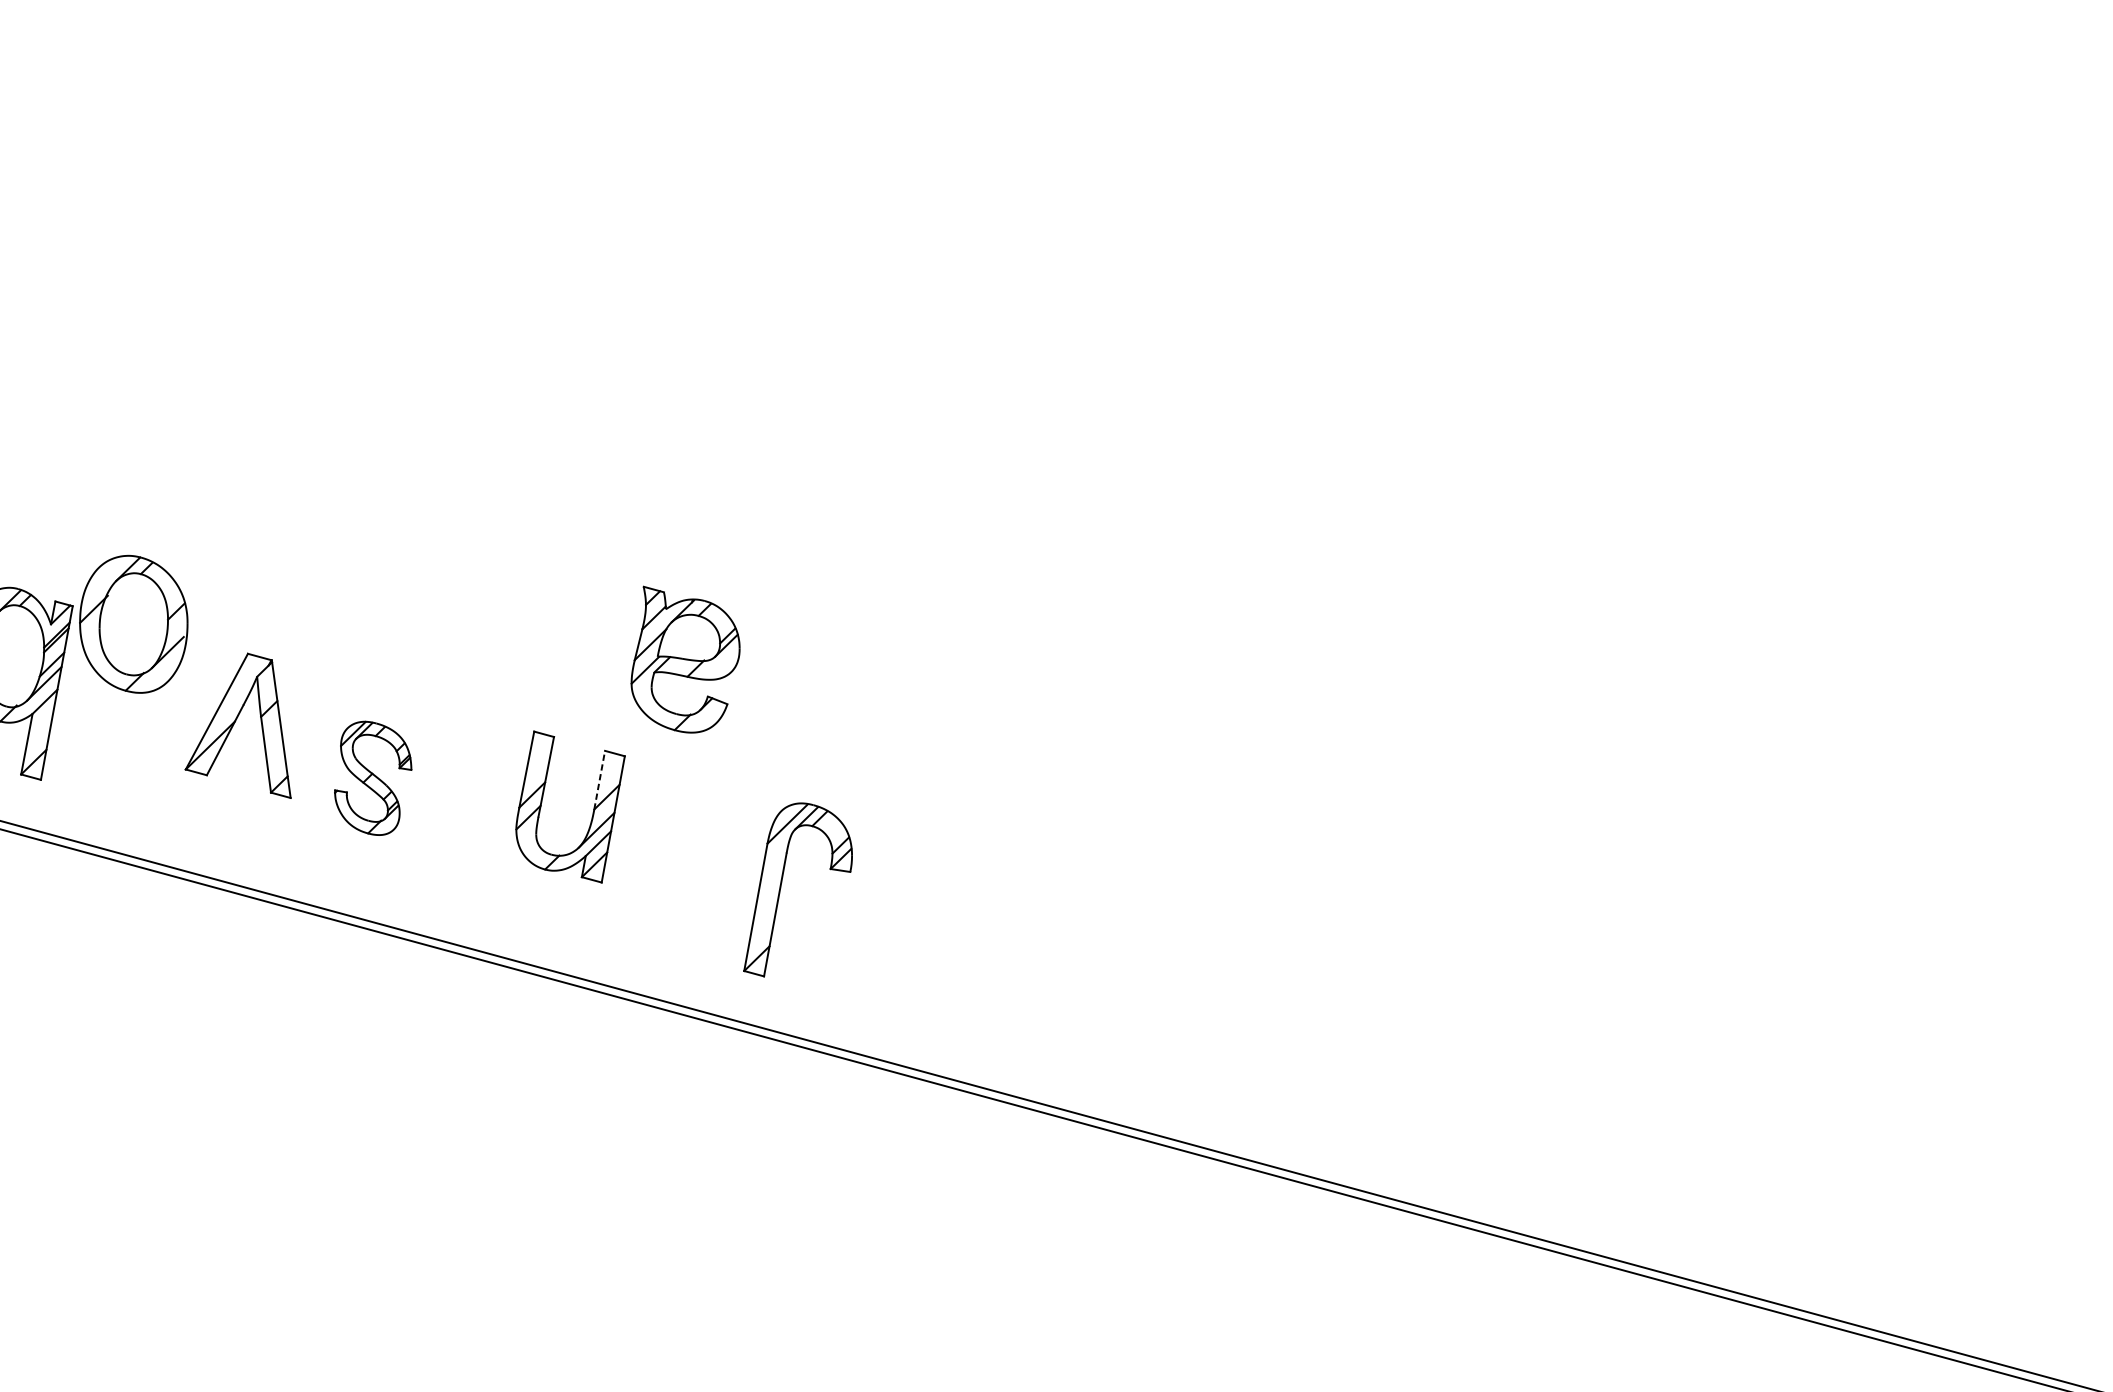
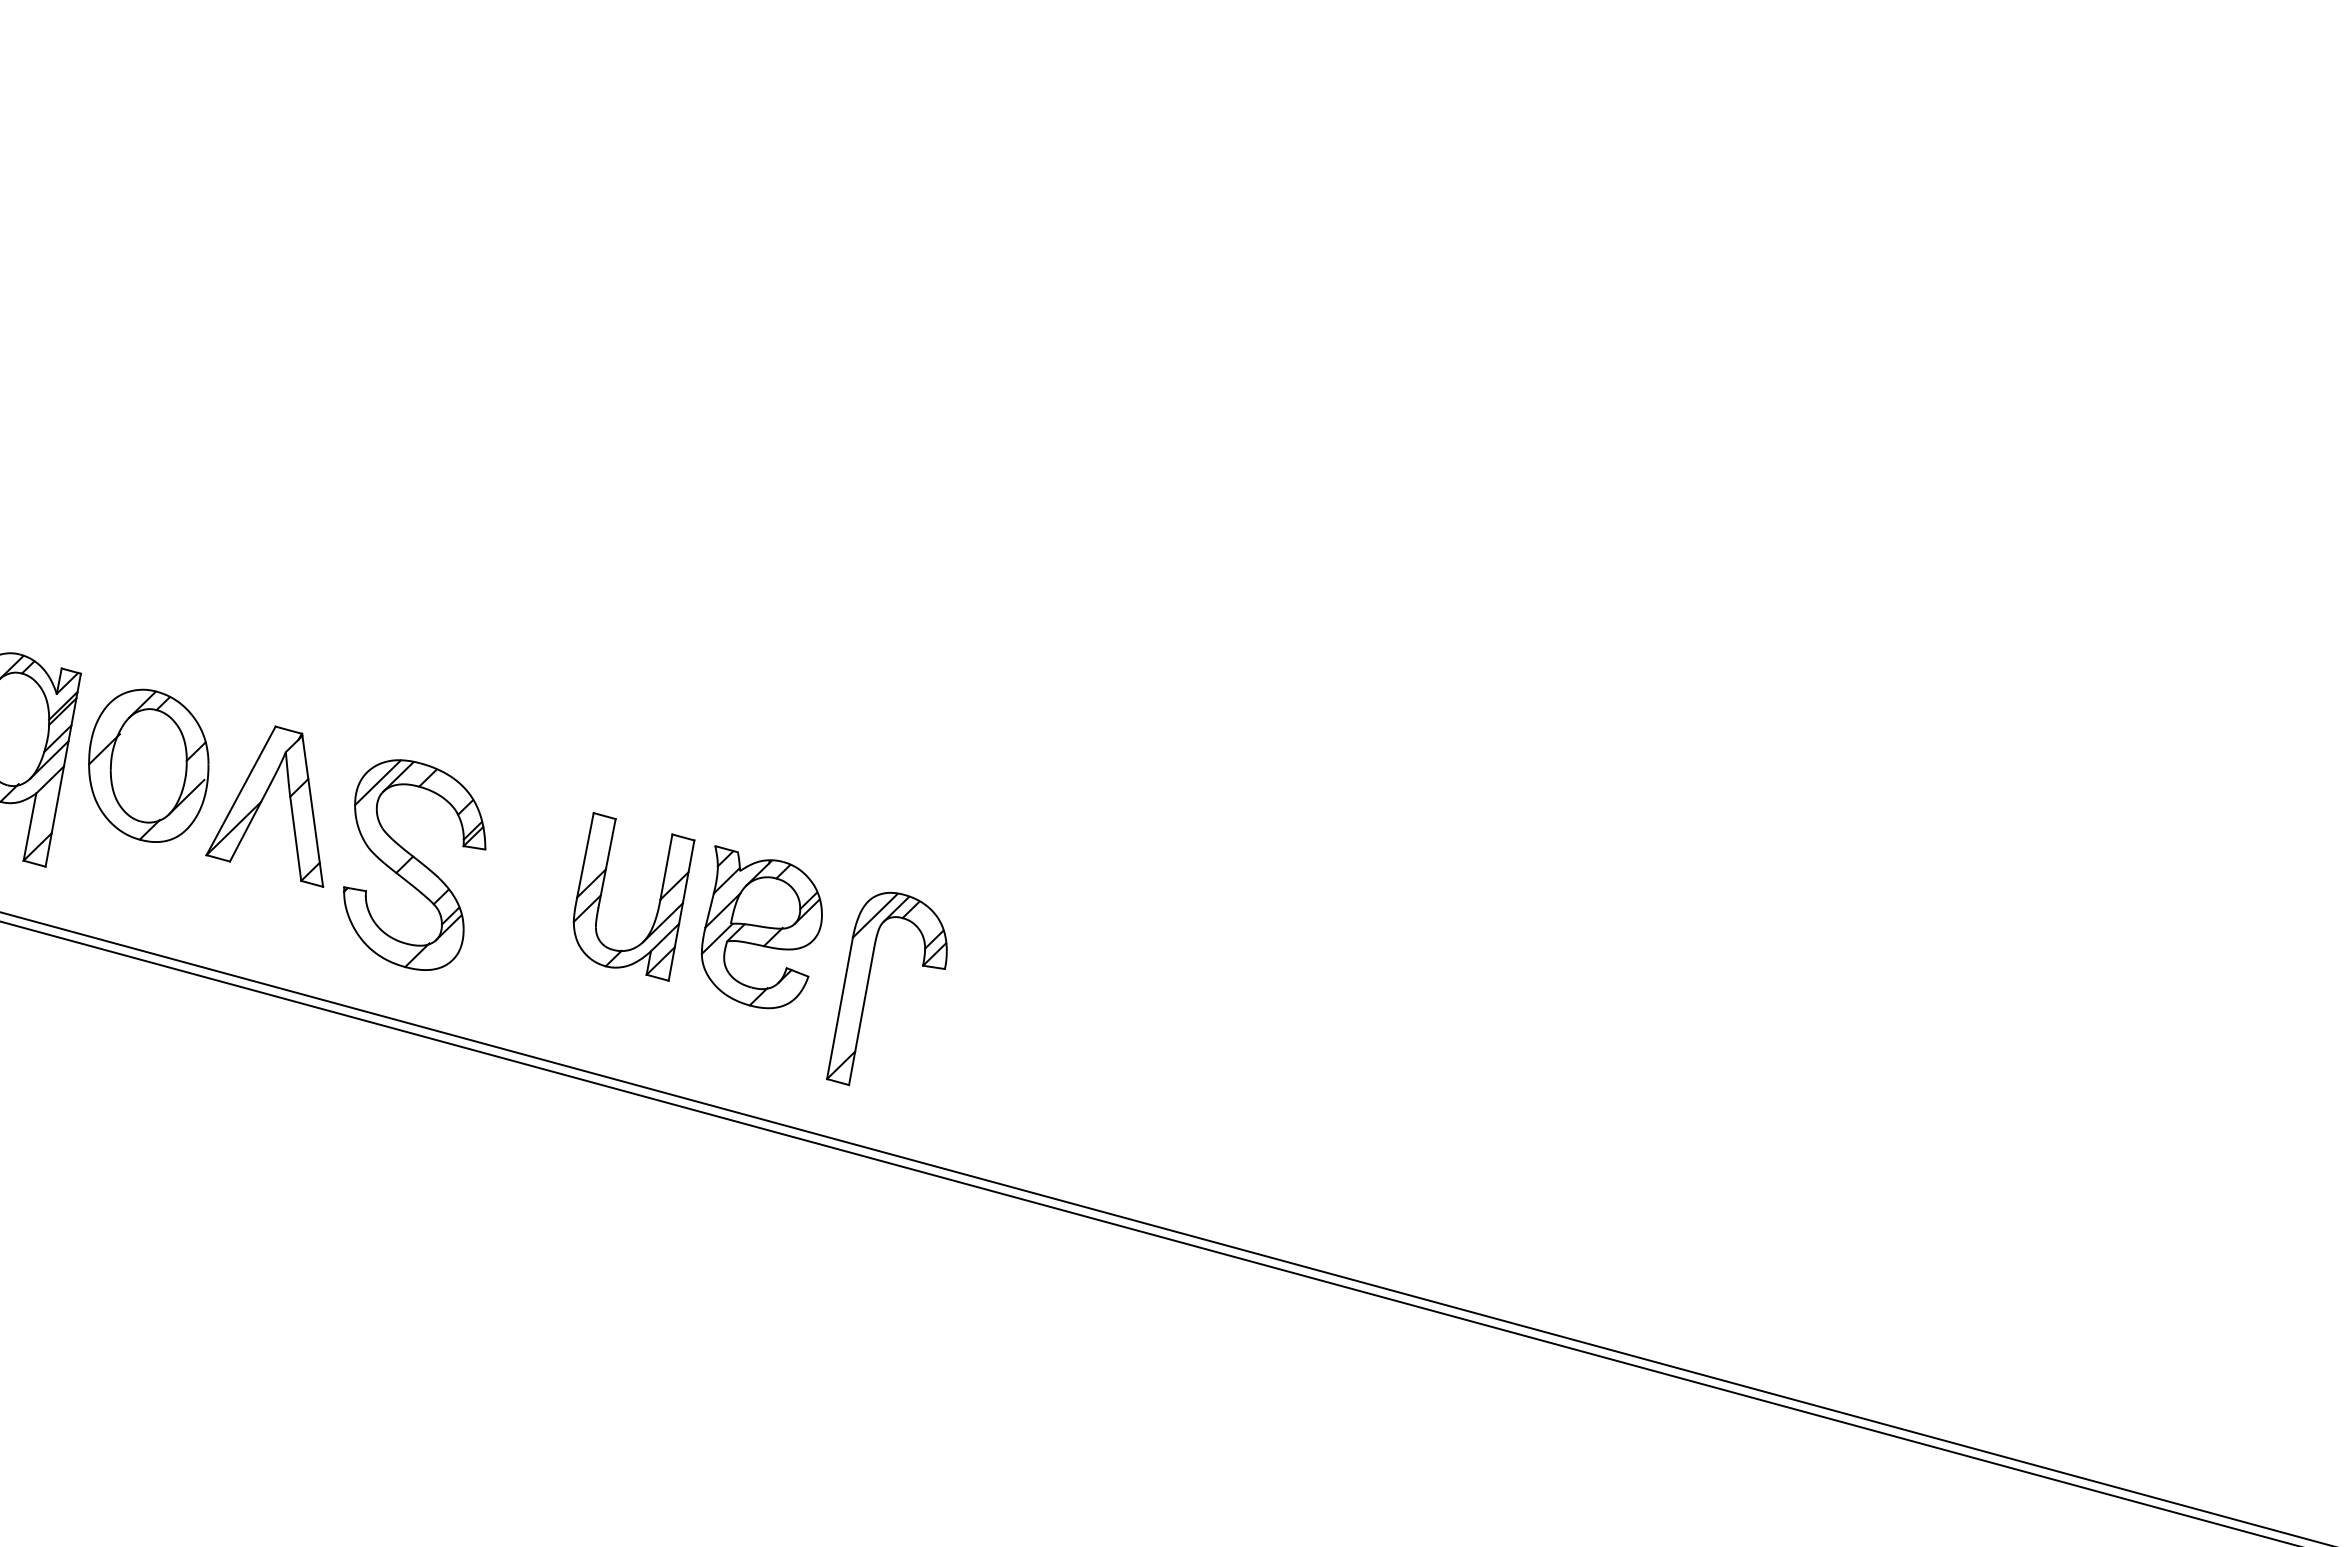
part: (133, 624) -> (148, 765), moved
part: (685, 660) -> (761, 927), moved
part: (372, 777) -> (414, 864), size x1.67
line: (599, 779) -> (666, 866), dashed -> solid

